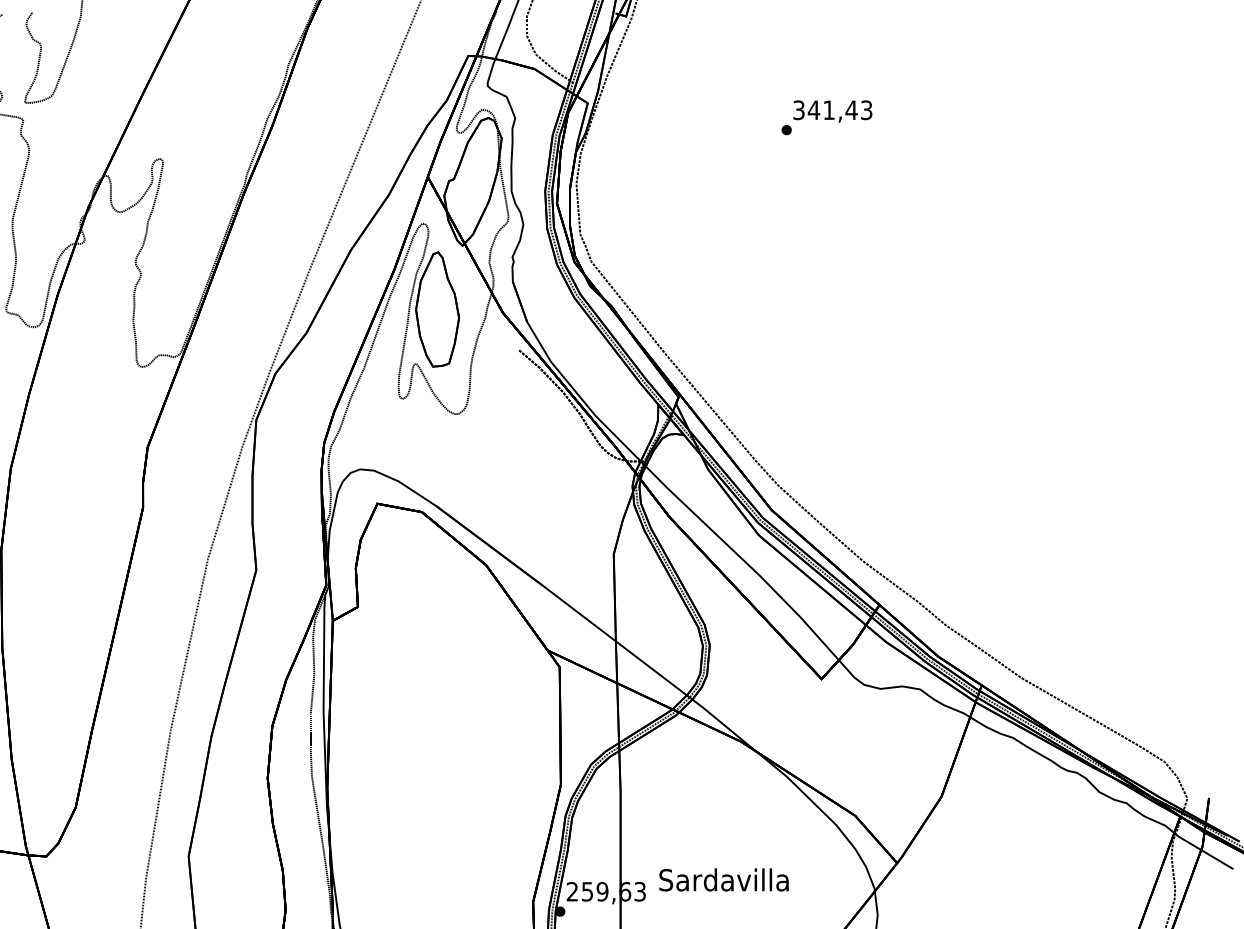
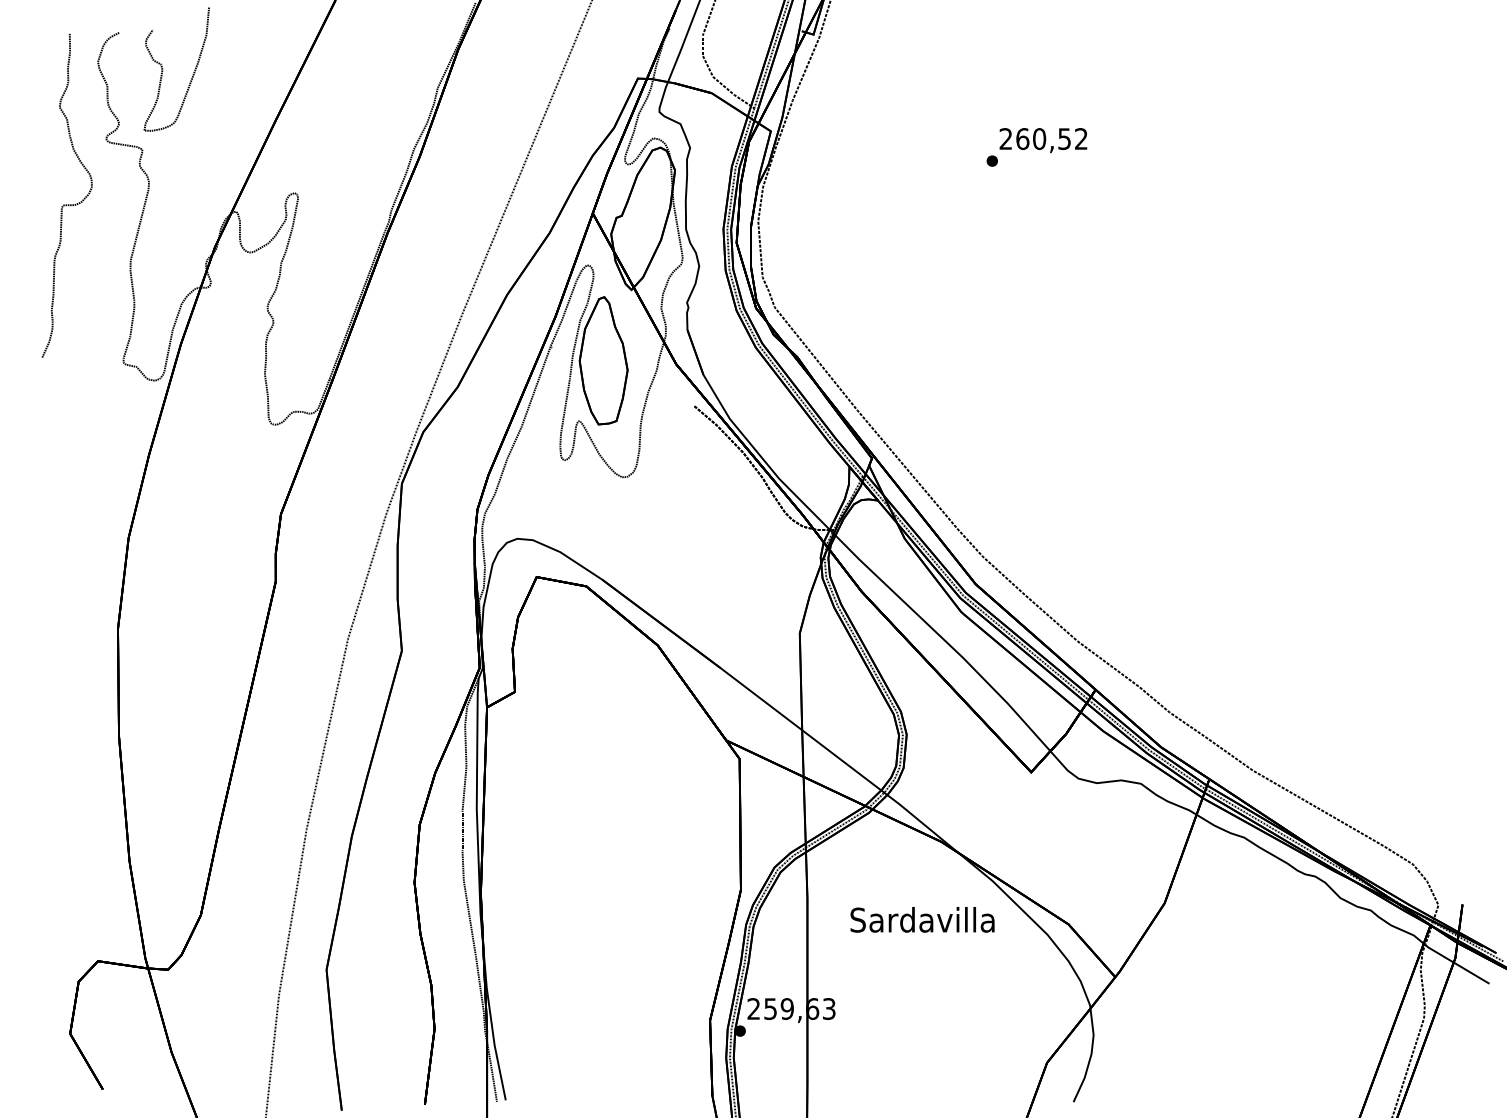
text: (832, 110) -> (1043, 139), 341,43 -> 260,52
text: (723, 879) -> (922, 919), moved

